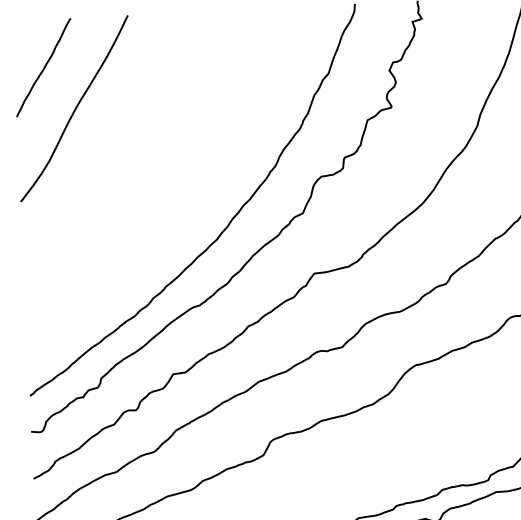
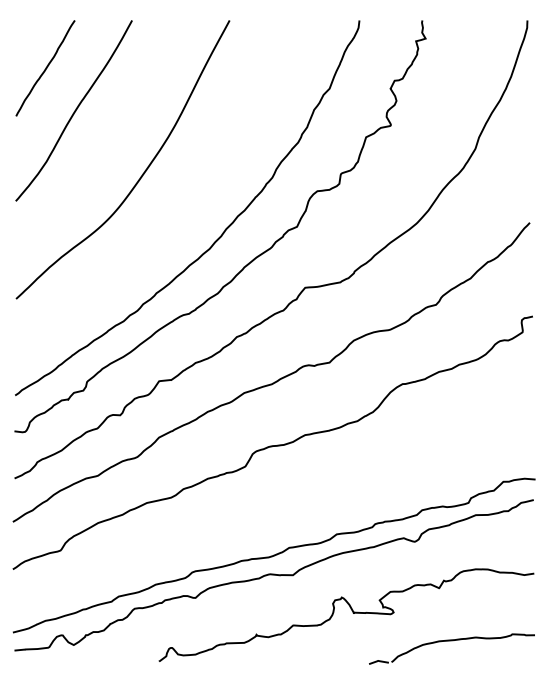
curve: (145, 167) -> (142, 173), added

